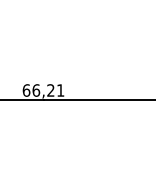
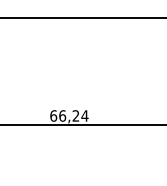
text: (60, 89) -> (84, 115), 66,21 -> 66,24

